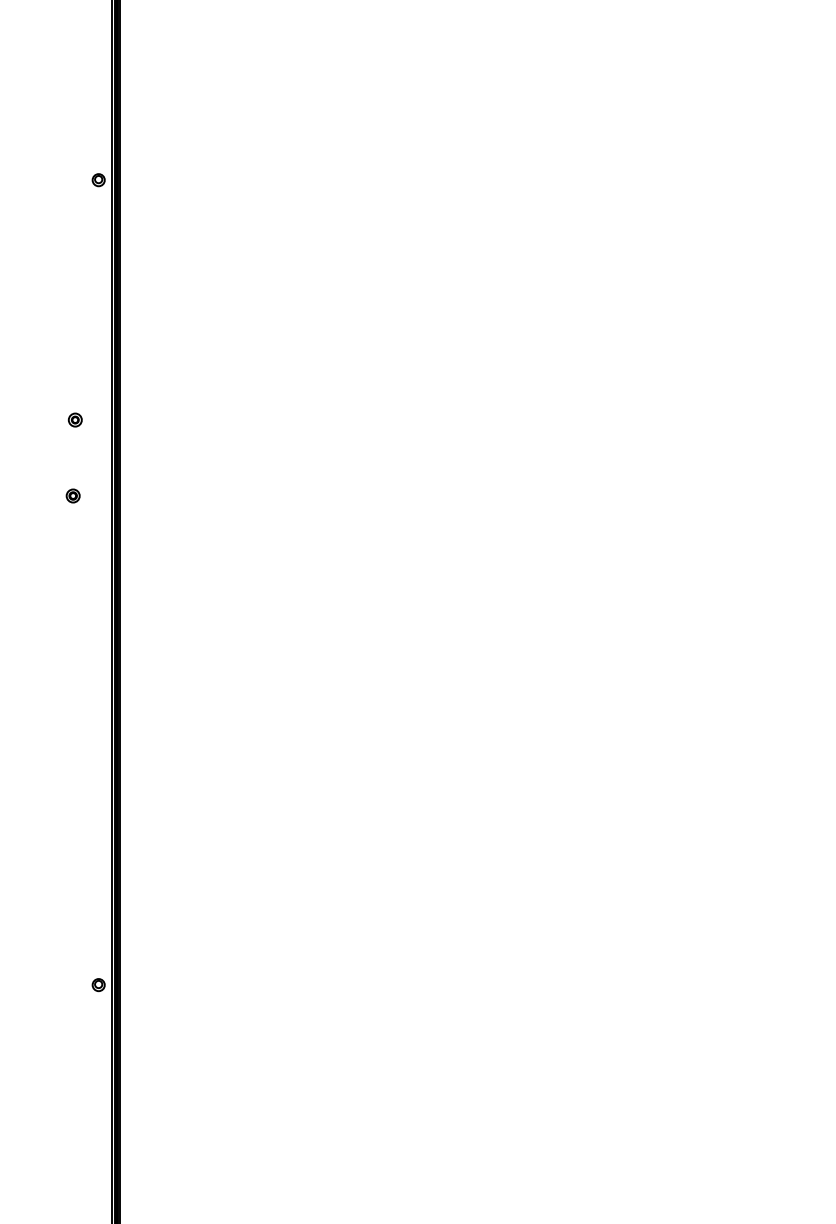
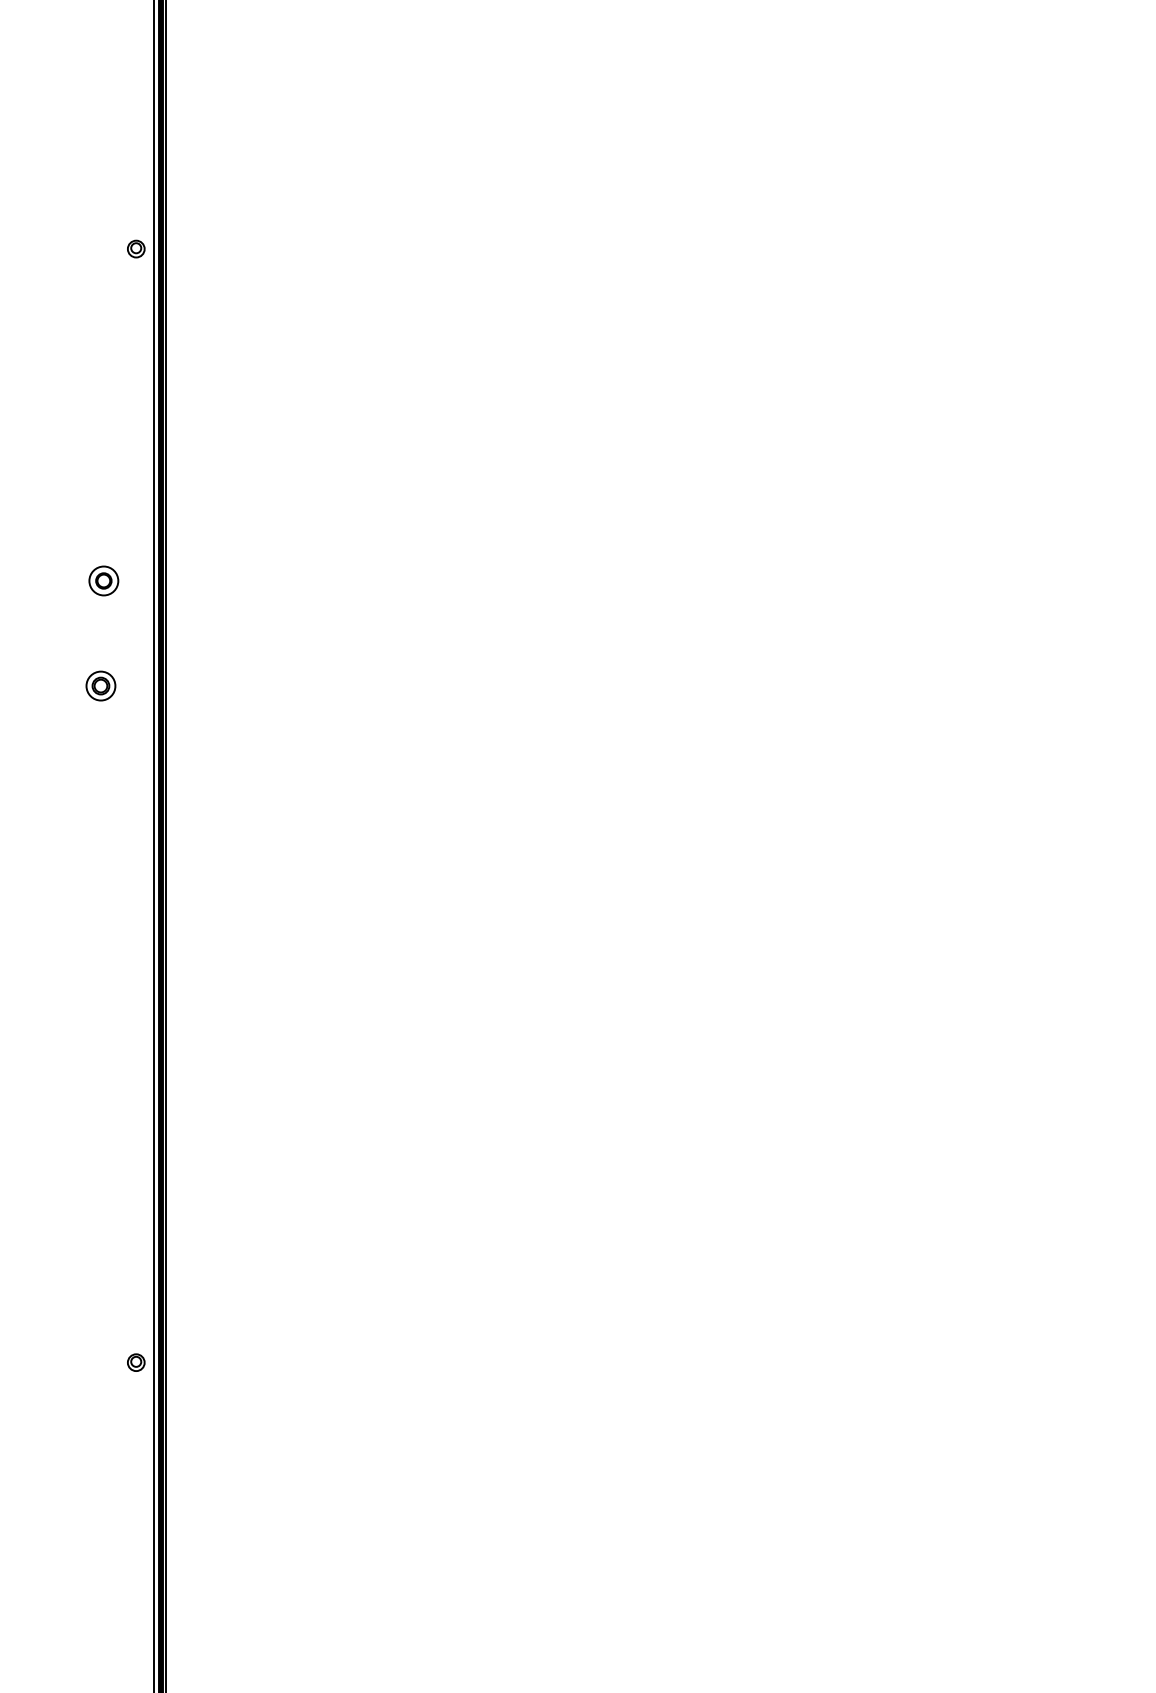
part: (75, 419) -> (103, 580), size x1.6
part: (72, 495) -> (100, 685), size x1.6

